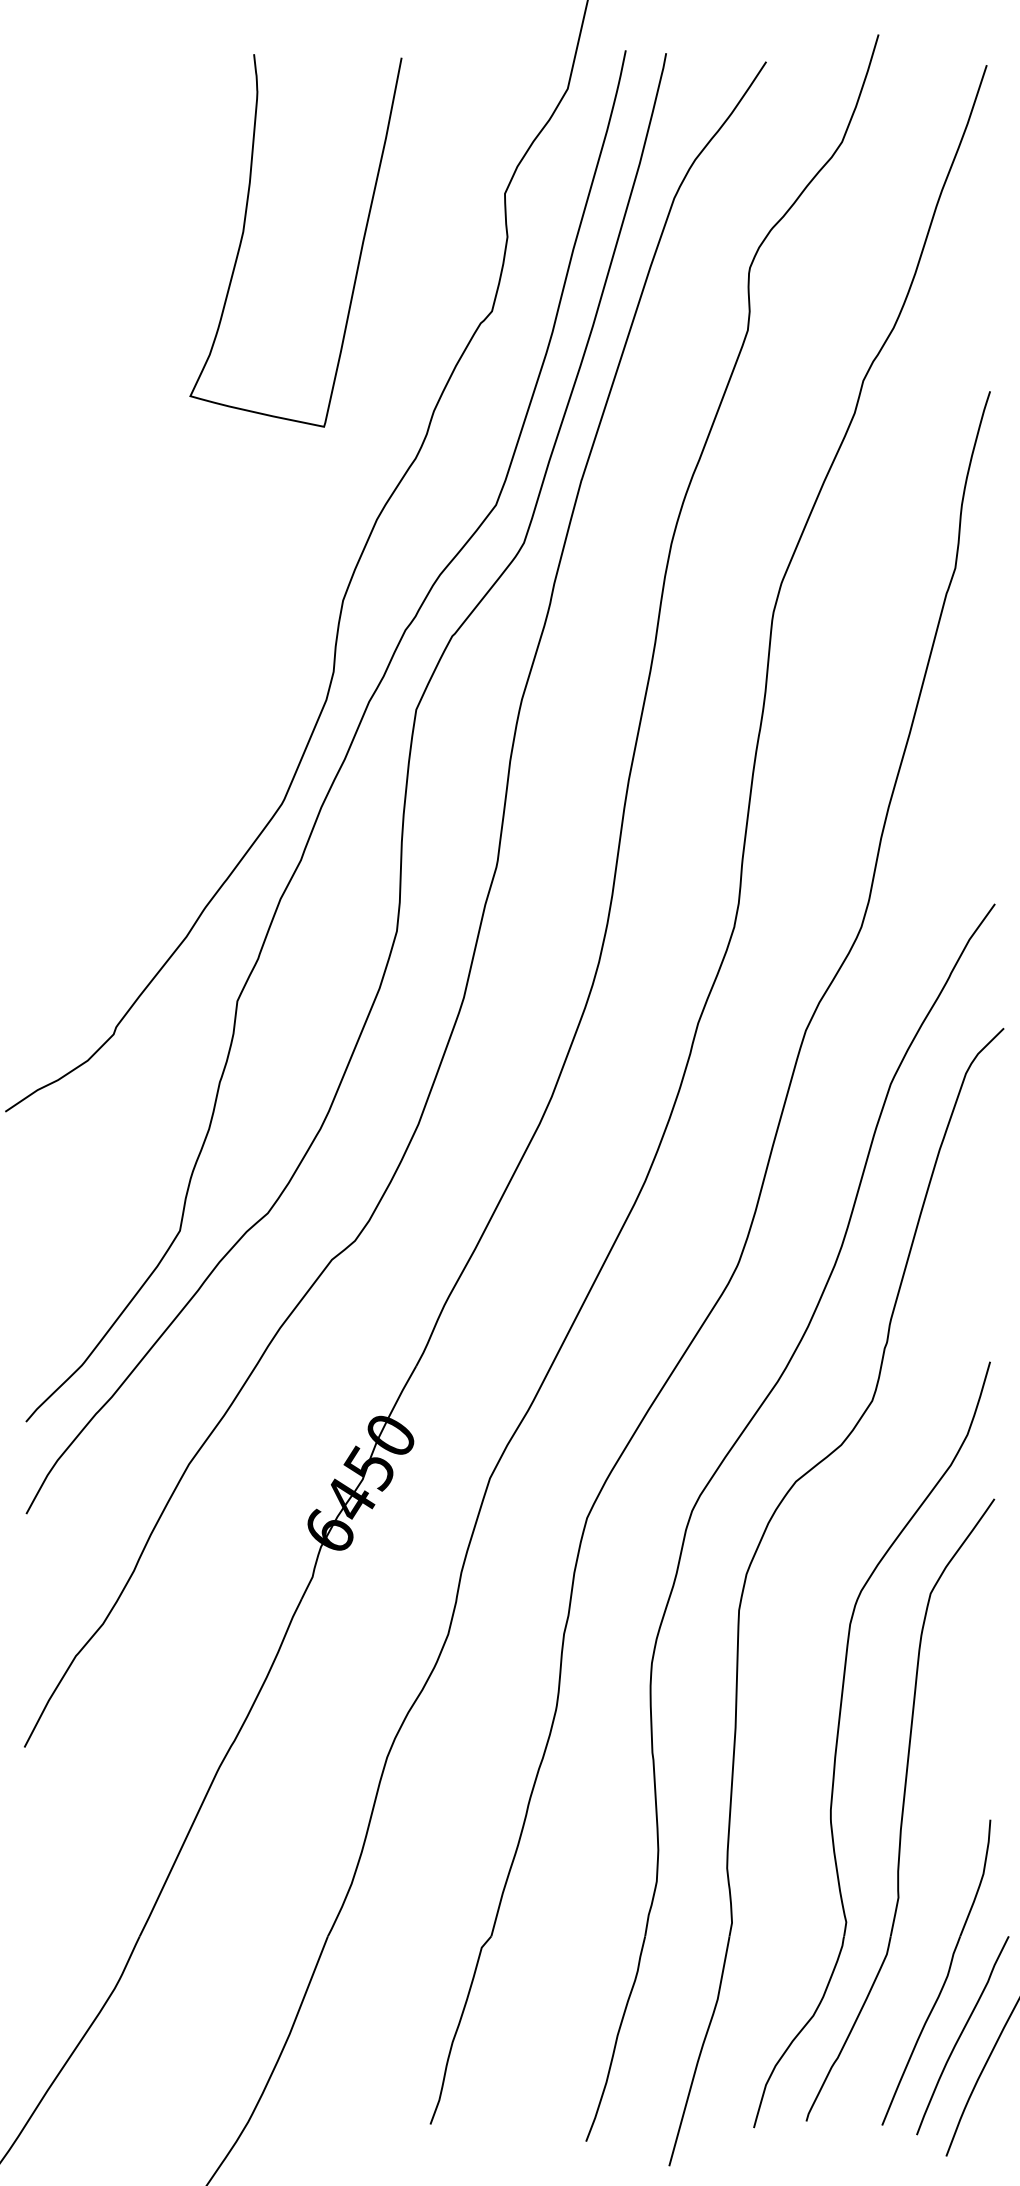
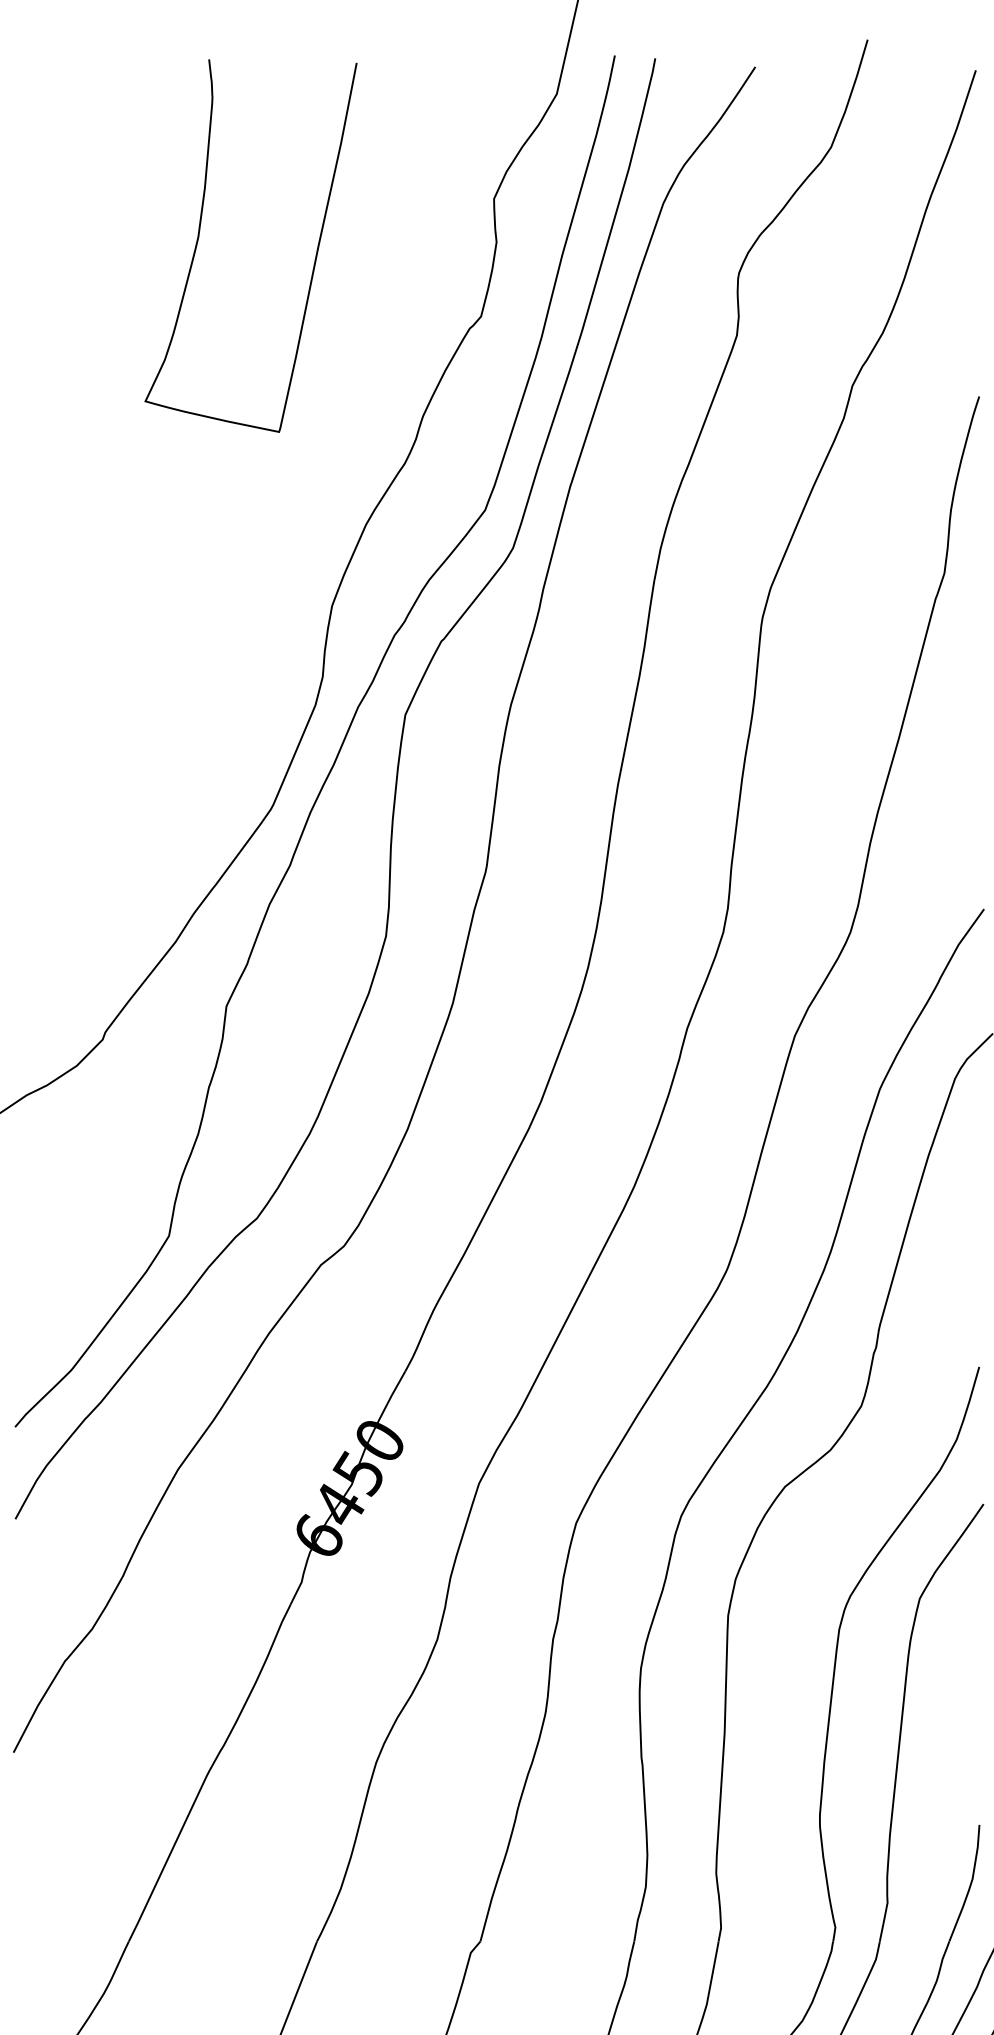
curve: (244, 232) -> (199, 237), moved

